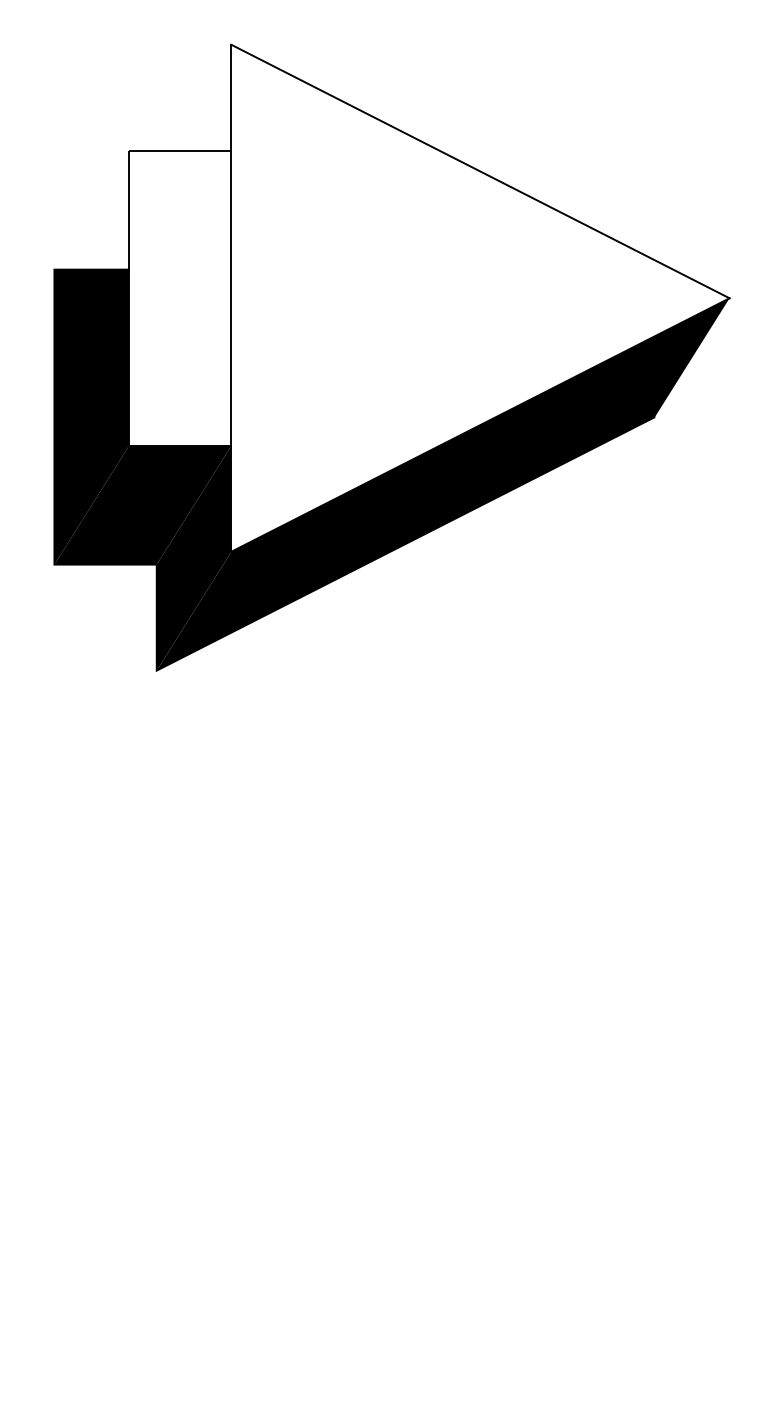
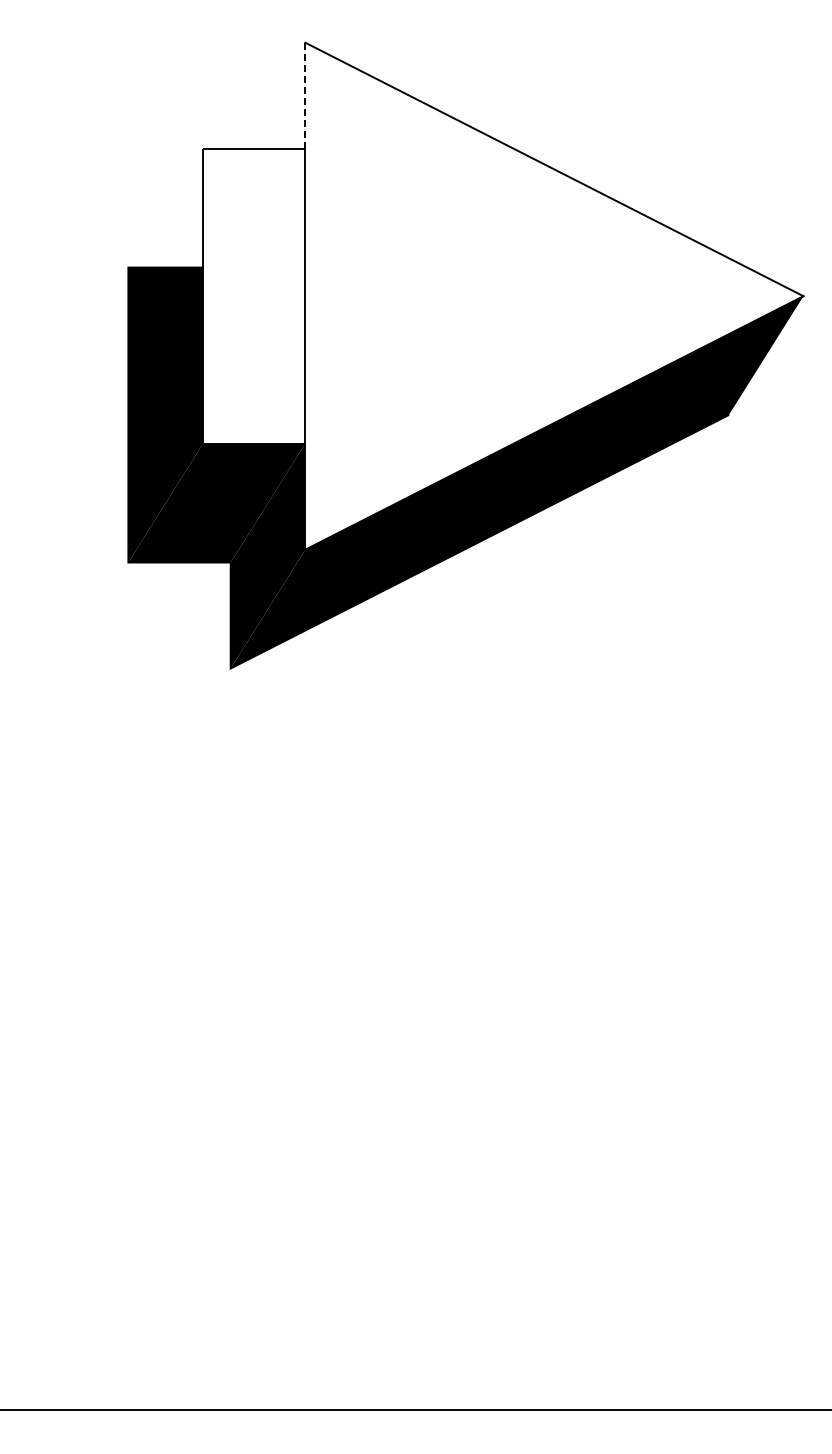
line: (231, 97) -> (305, 95), solid -> dashed

